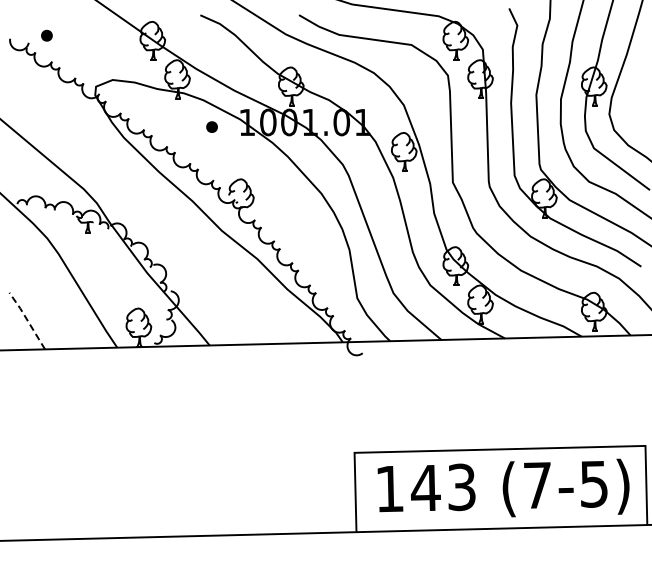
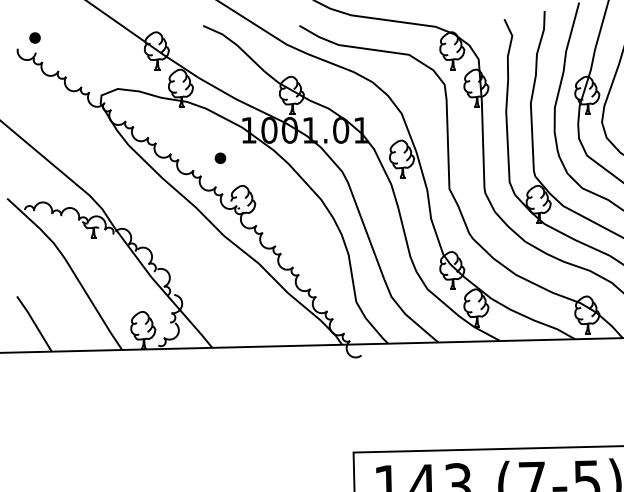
part: (46, 35) -> (34, 37), moved
part: (211, 126) -> (219, 157), moved
line: (27, 319) -> (34, 322), dashed -> solid

